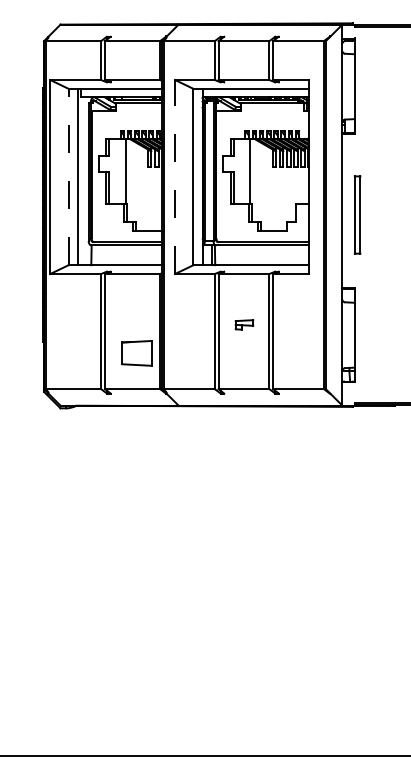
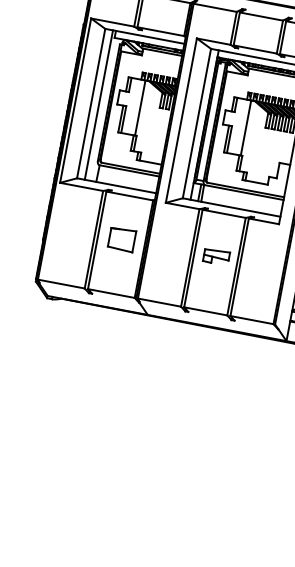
line: (68, 176) -> (91, 103), dashed -> solid
line: (175, 177) -> (181, 121), dashed -> solid
part: (244, 324) -> (216, 256), size x1.67
part: (136, 353) -> (121, 239), moved

